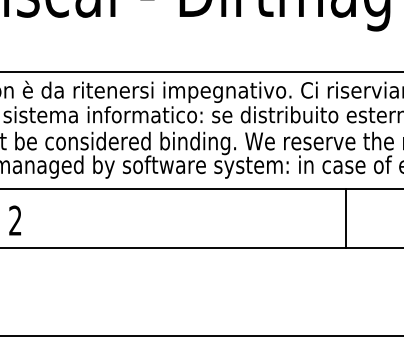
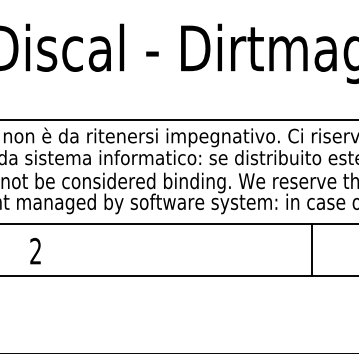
line: (346, 218) -> (312, 249), moved

